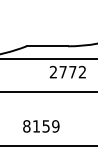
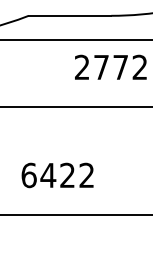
text: (41, 126) -> (58, 175), 8159 -> 6422

